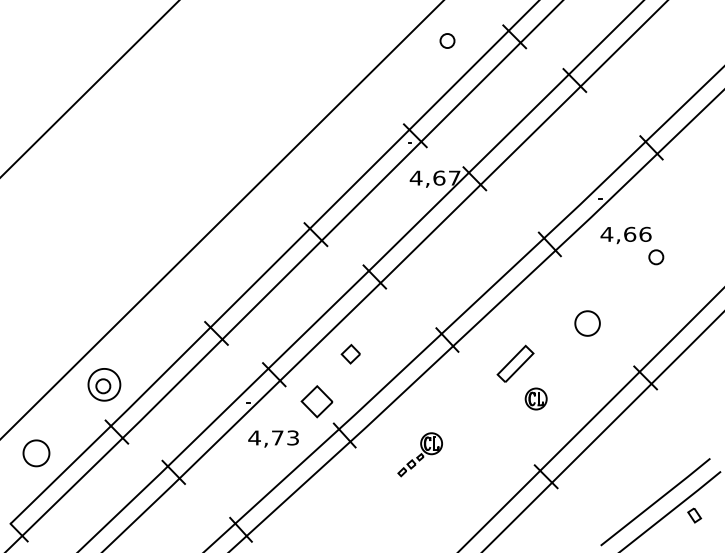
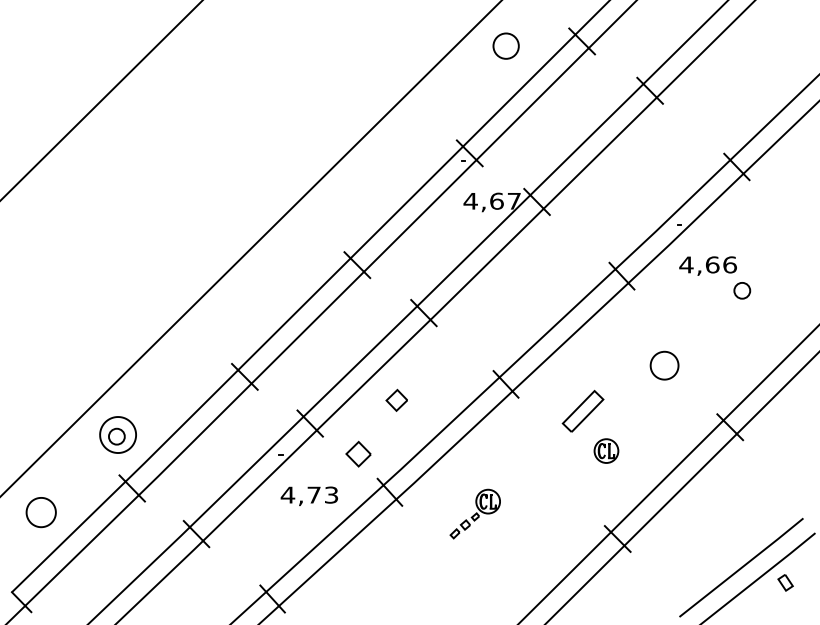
part: (447, 40) -> (506, 45), size x1.6
part: (316, 401) -> (357, 453), size x0.7

